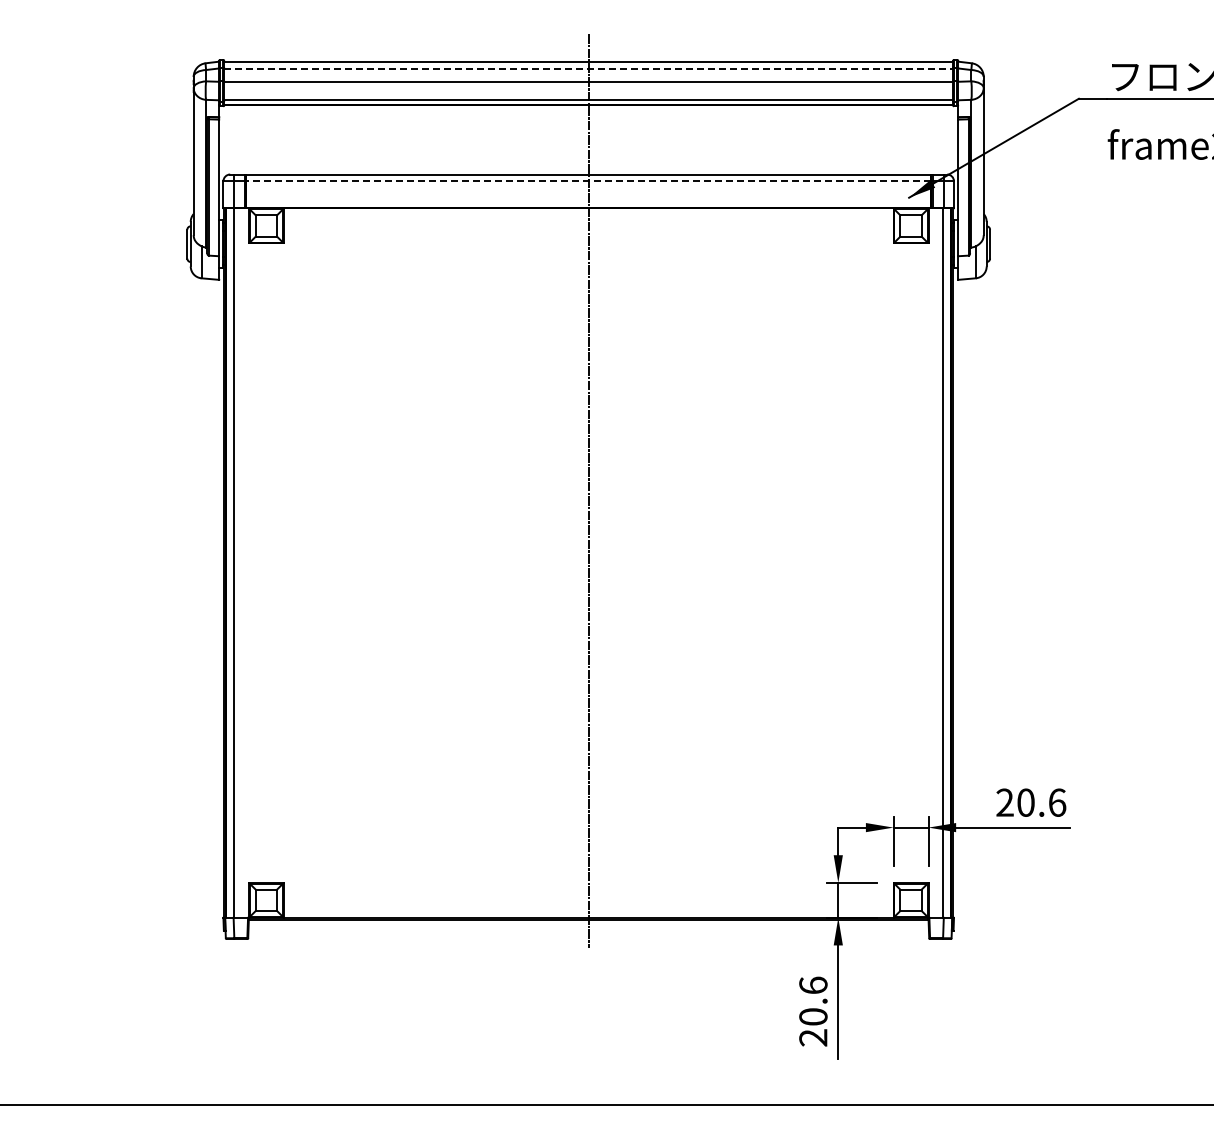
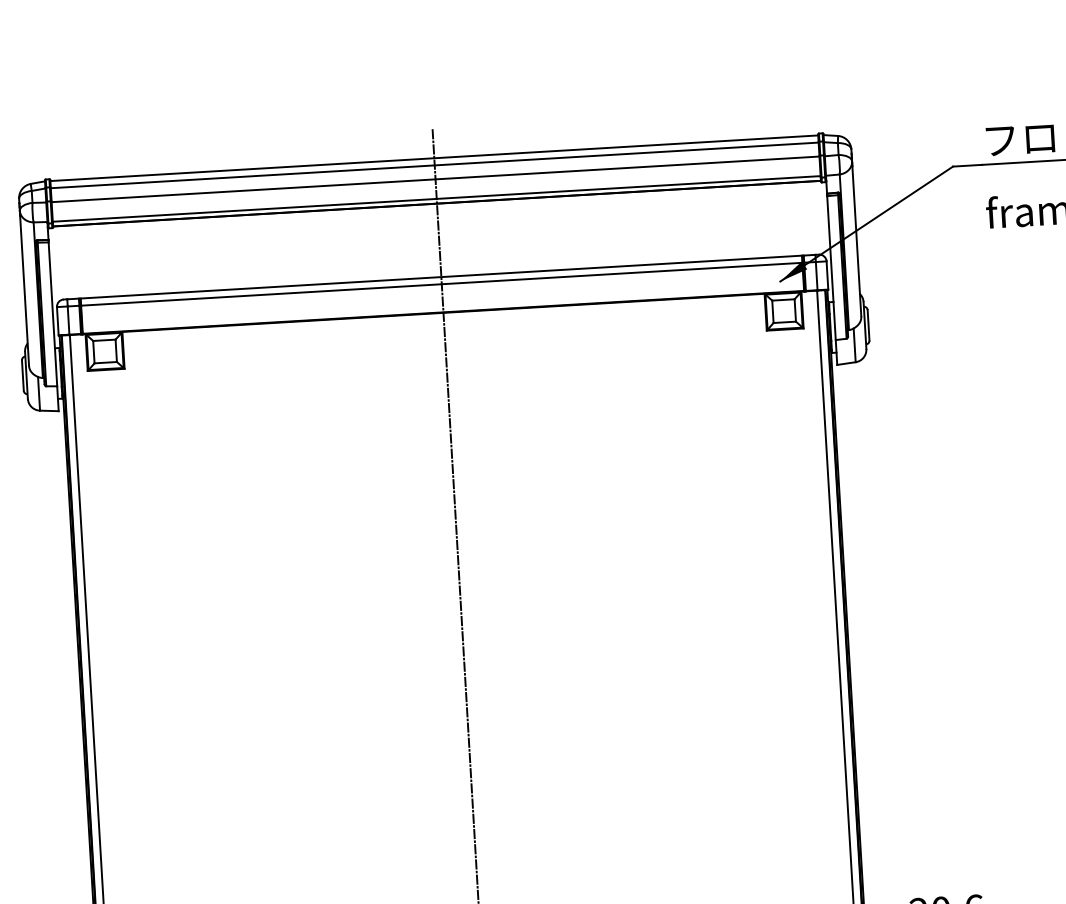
line: (589, 68) -> (435, 165), dashed -> solid
line: (588, 181) -> (441, 284), dashed -> solid

